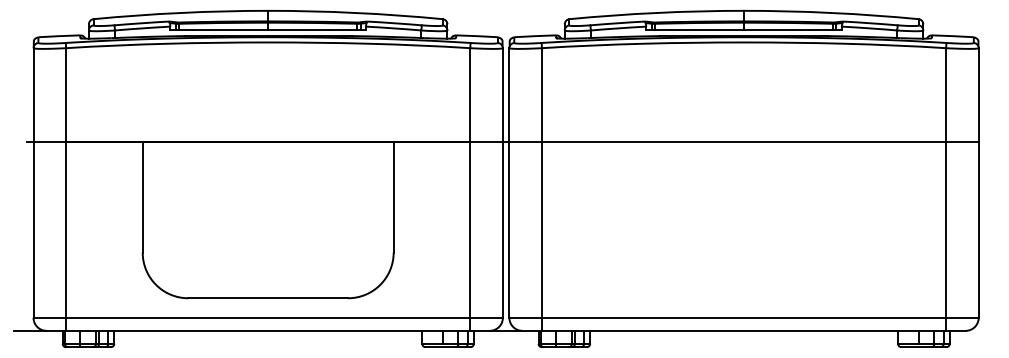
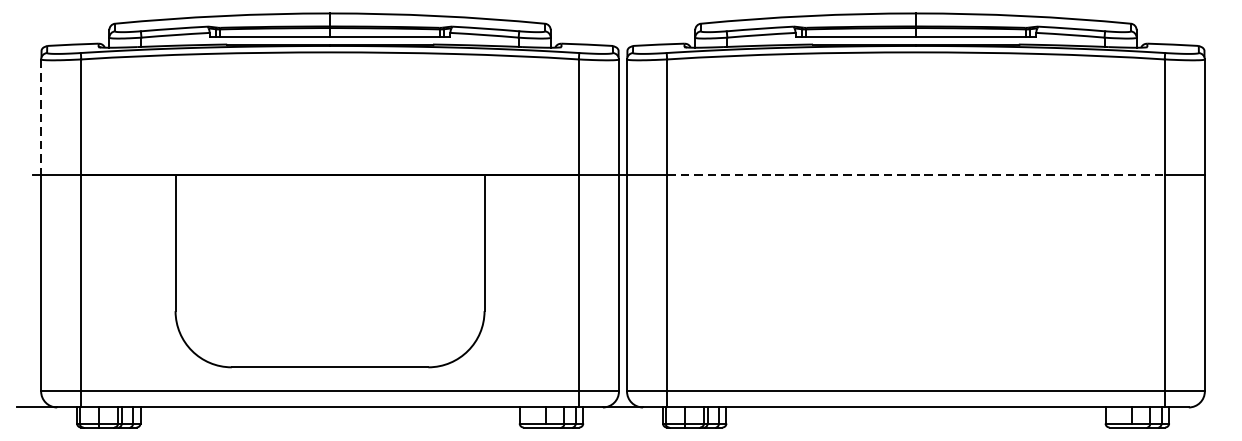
line: (33, 95) -> (41, 117), solid -> dashed
line: (744, 141) -> (916, 174), solid -> dashed

